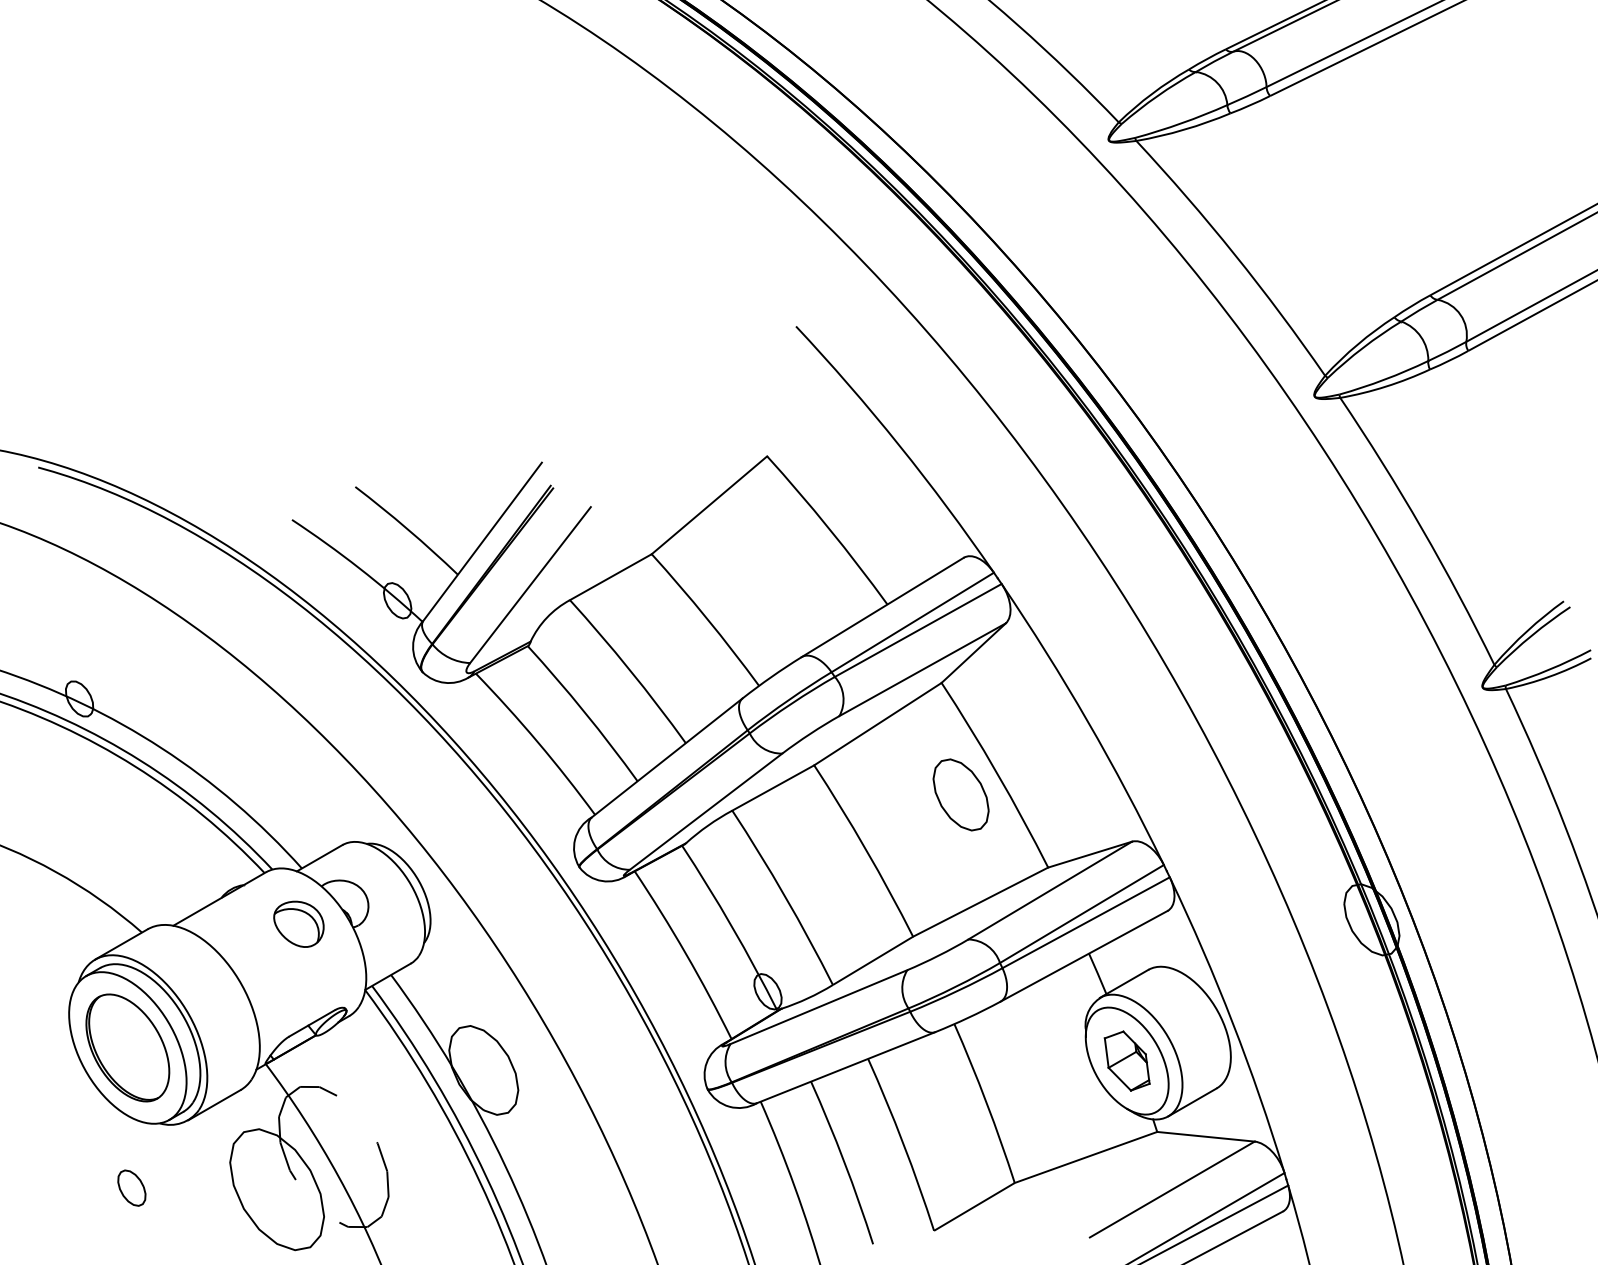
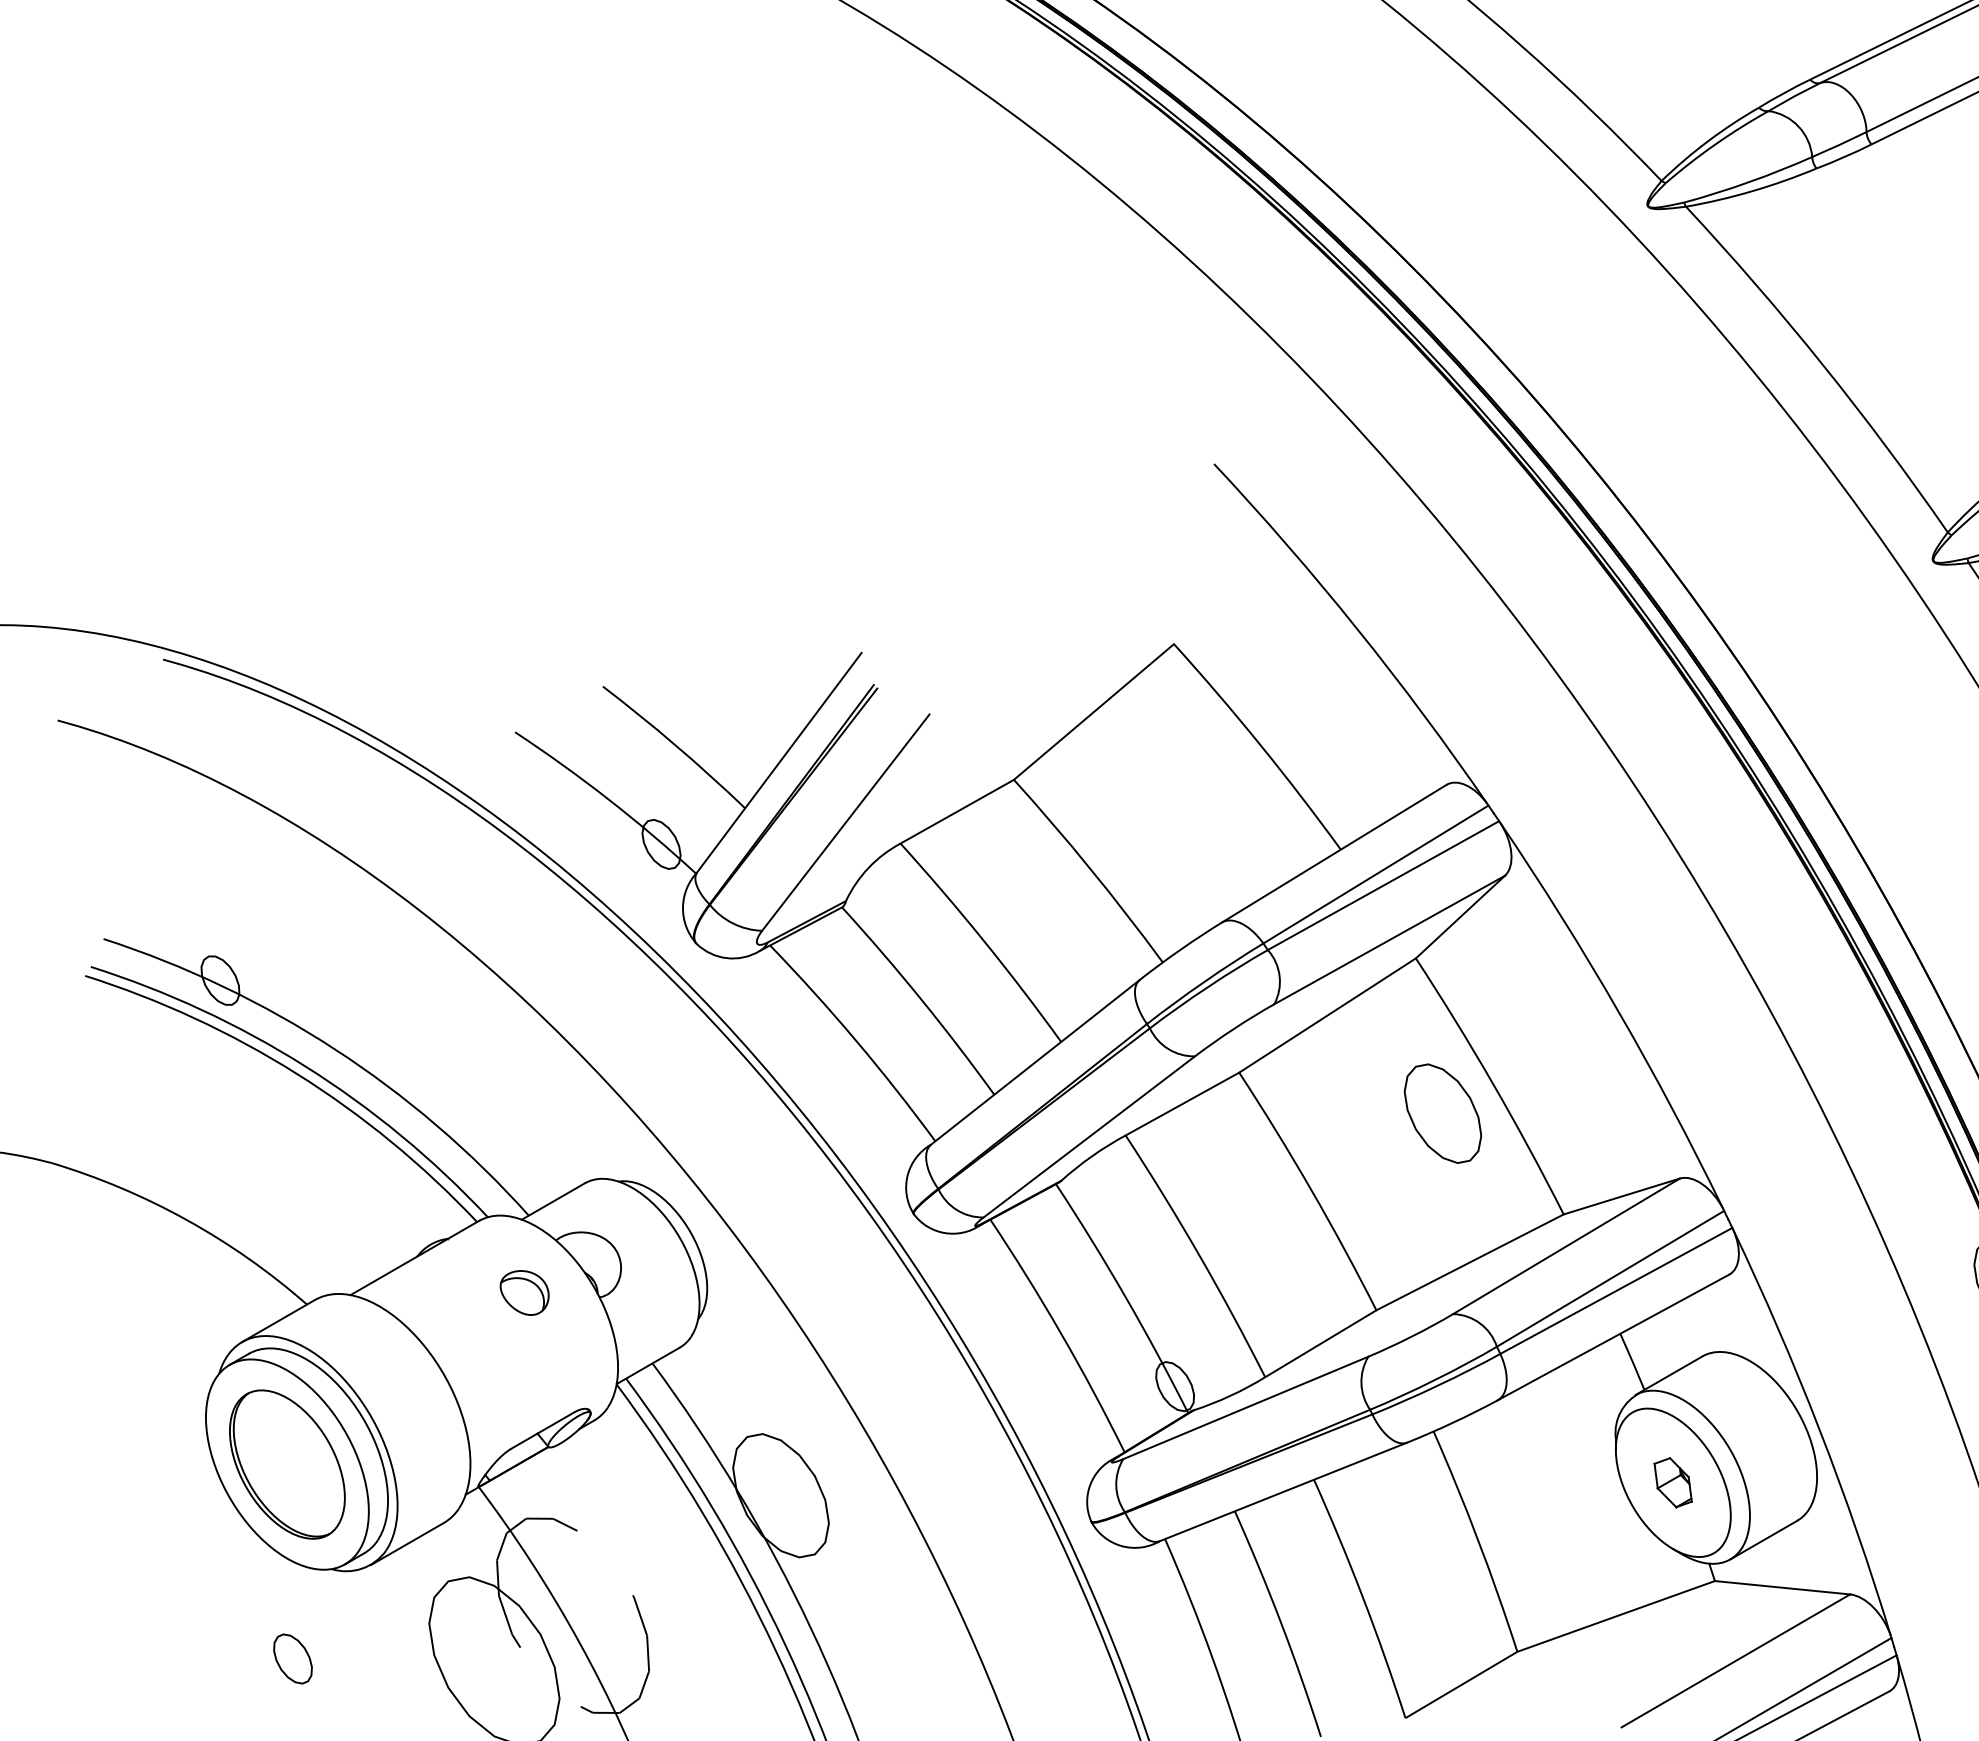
part: (298, 923) -> (524, 1291), size x0.7
part: (1126, 1060) -> (1672, 1481), size x0.6

